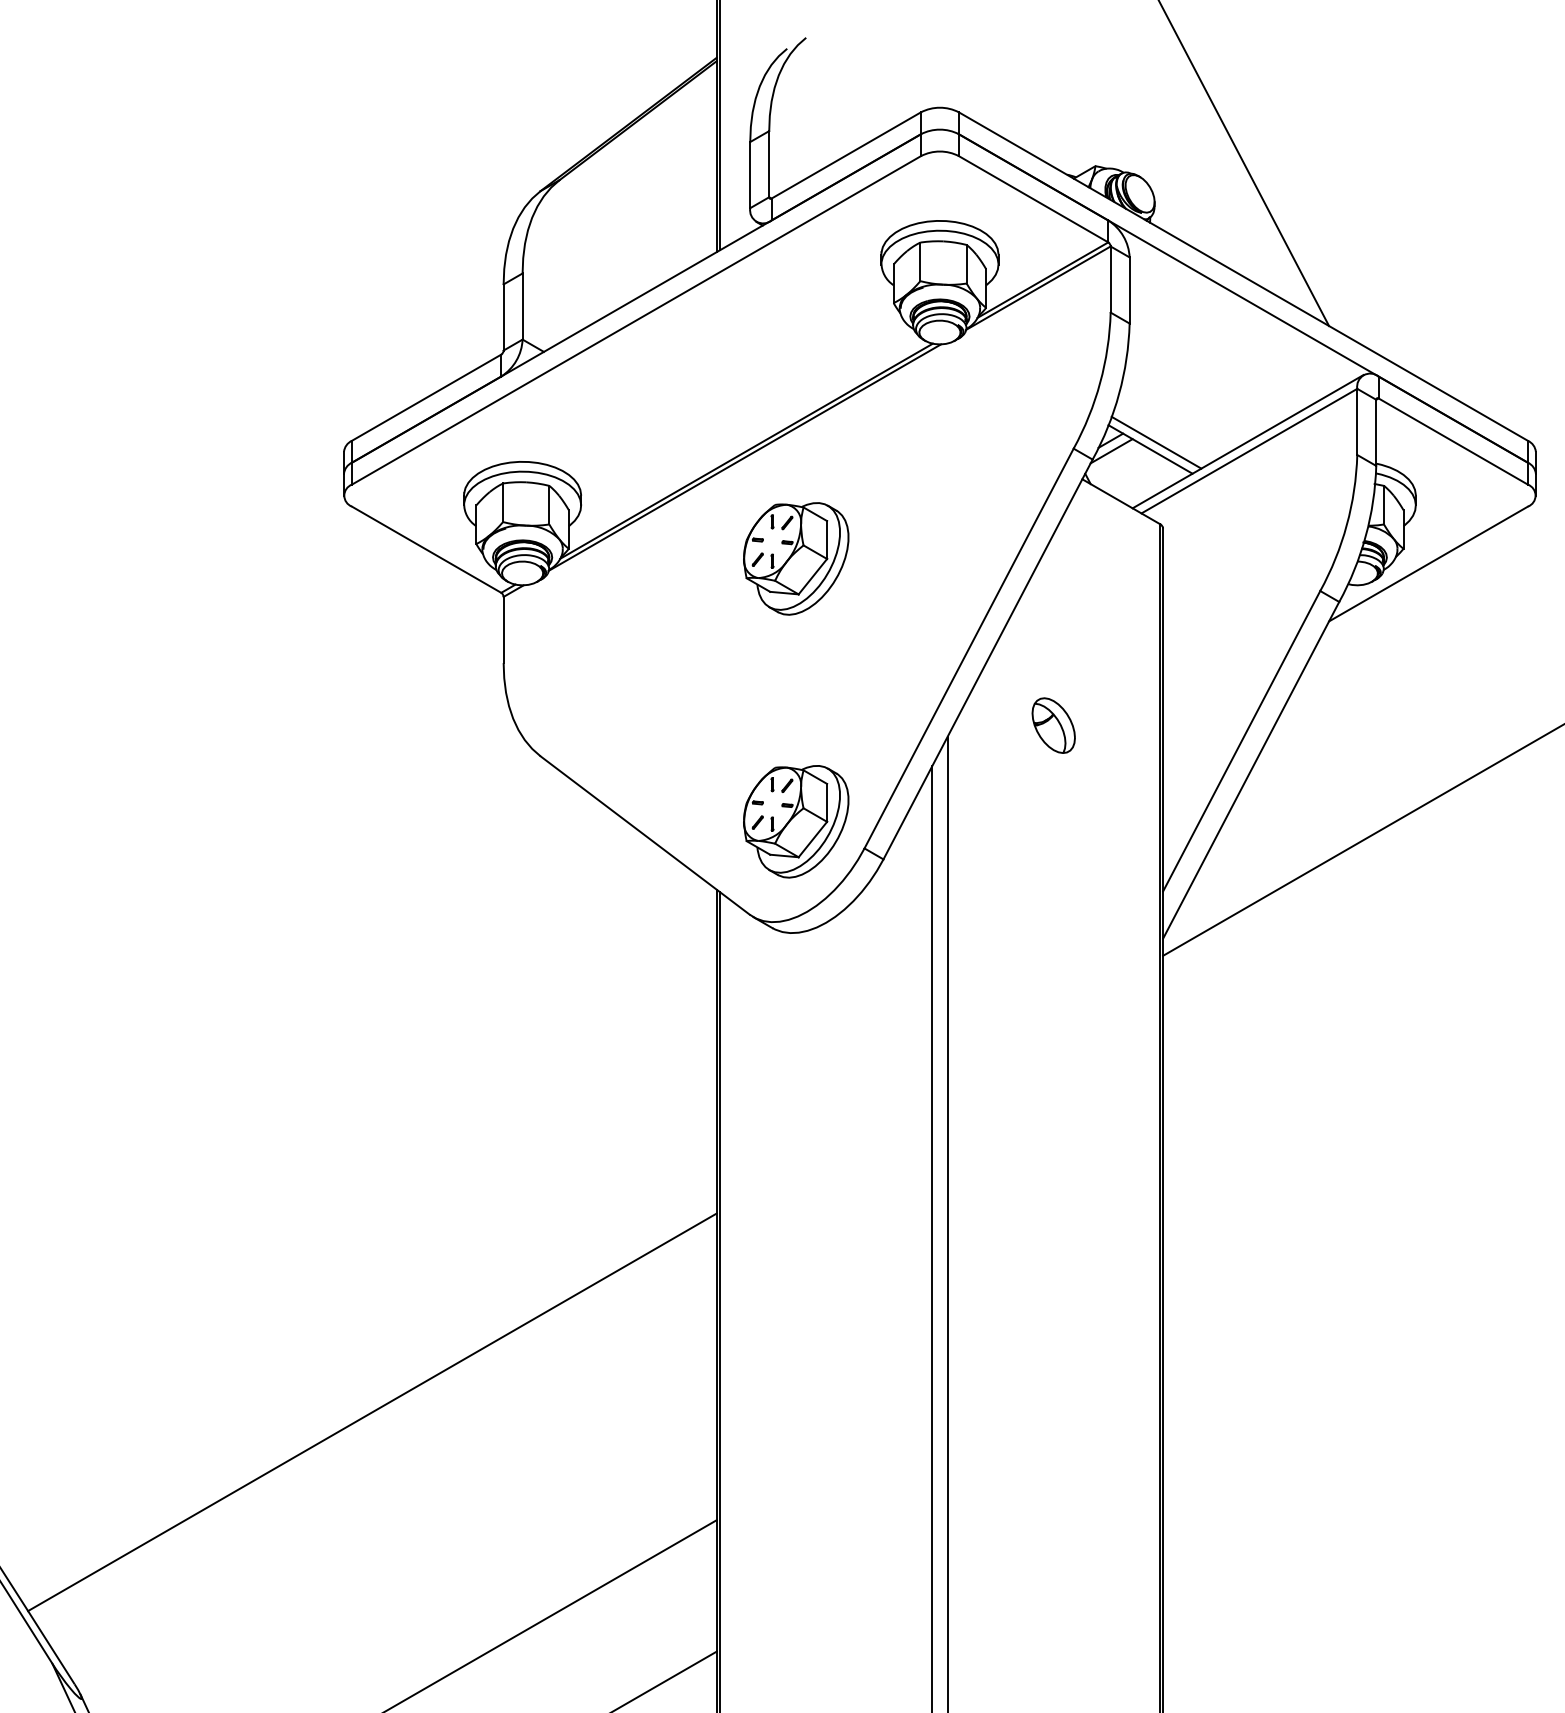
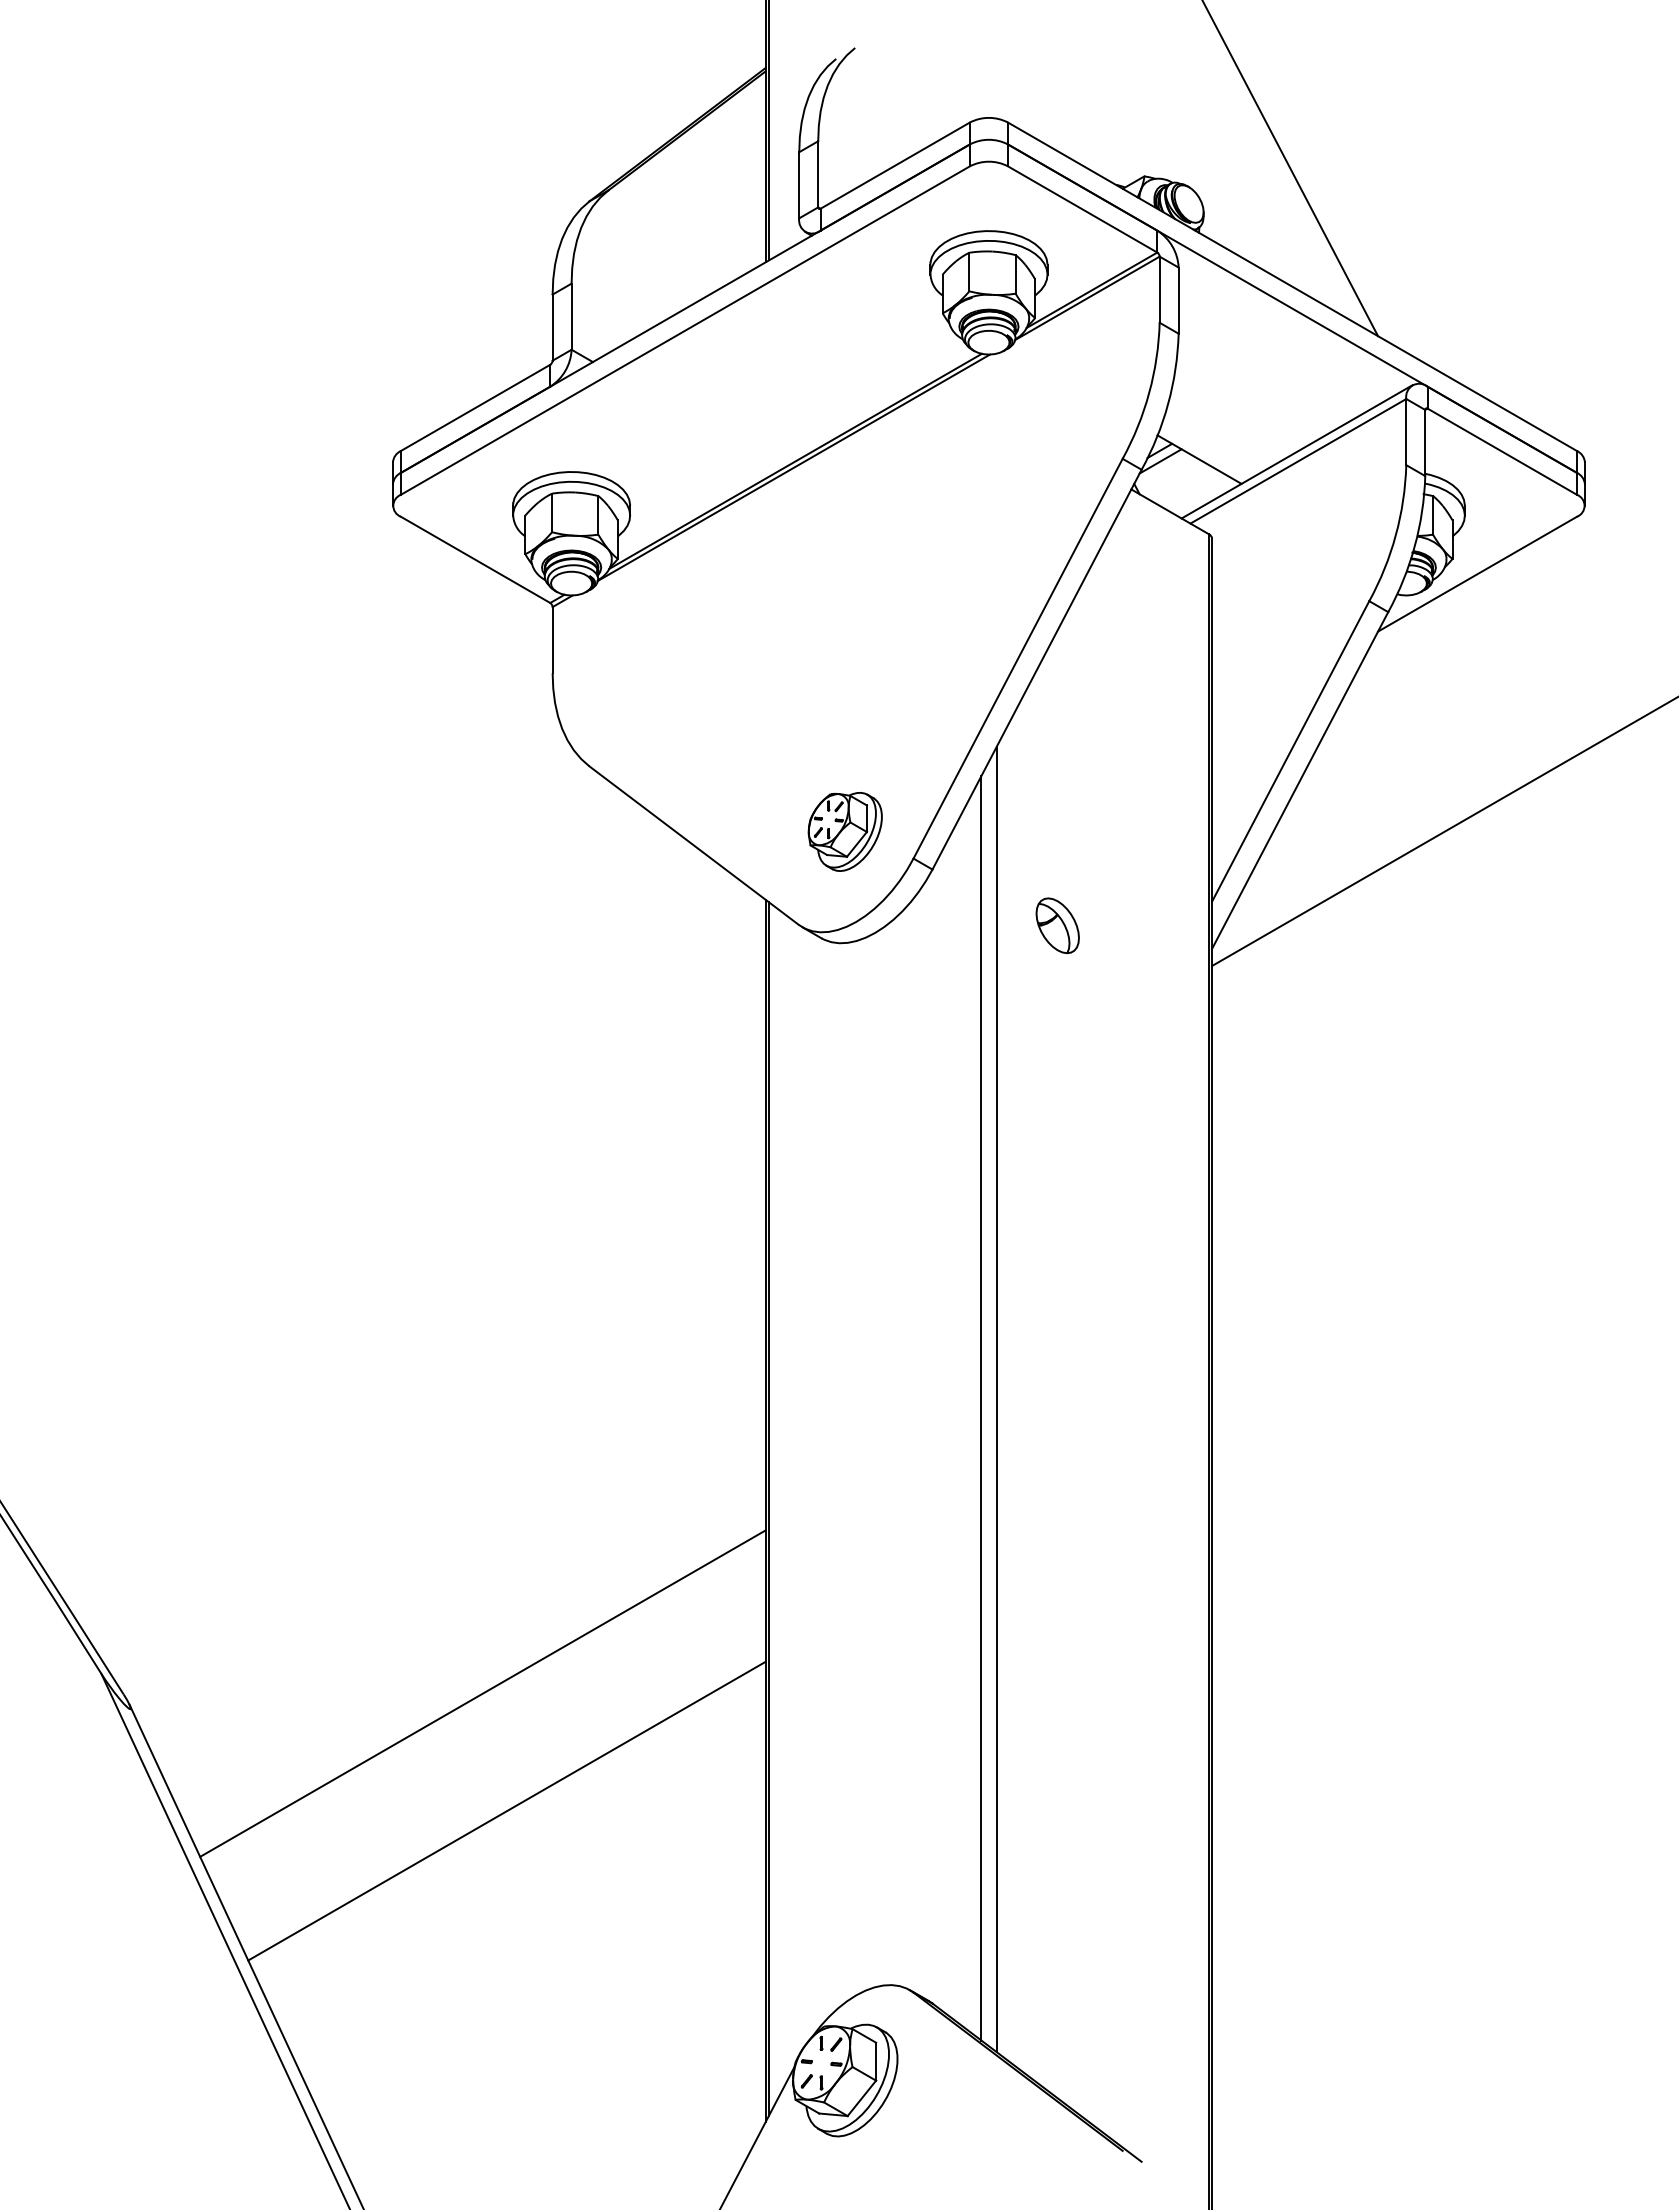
line: (1156, 442) -> (1205, 452), removed
part: (796, 558) -> (845, 568), removed
part: (1053, 725) -> (1057, 925), moved
part: (796, 821) -> (845, 831), size x0.7
line: (372, 1412) -> (421, 1422), removed

